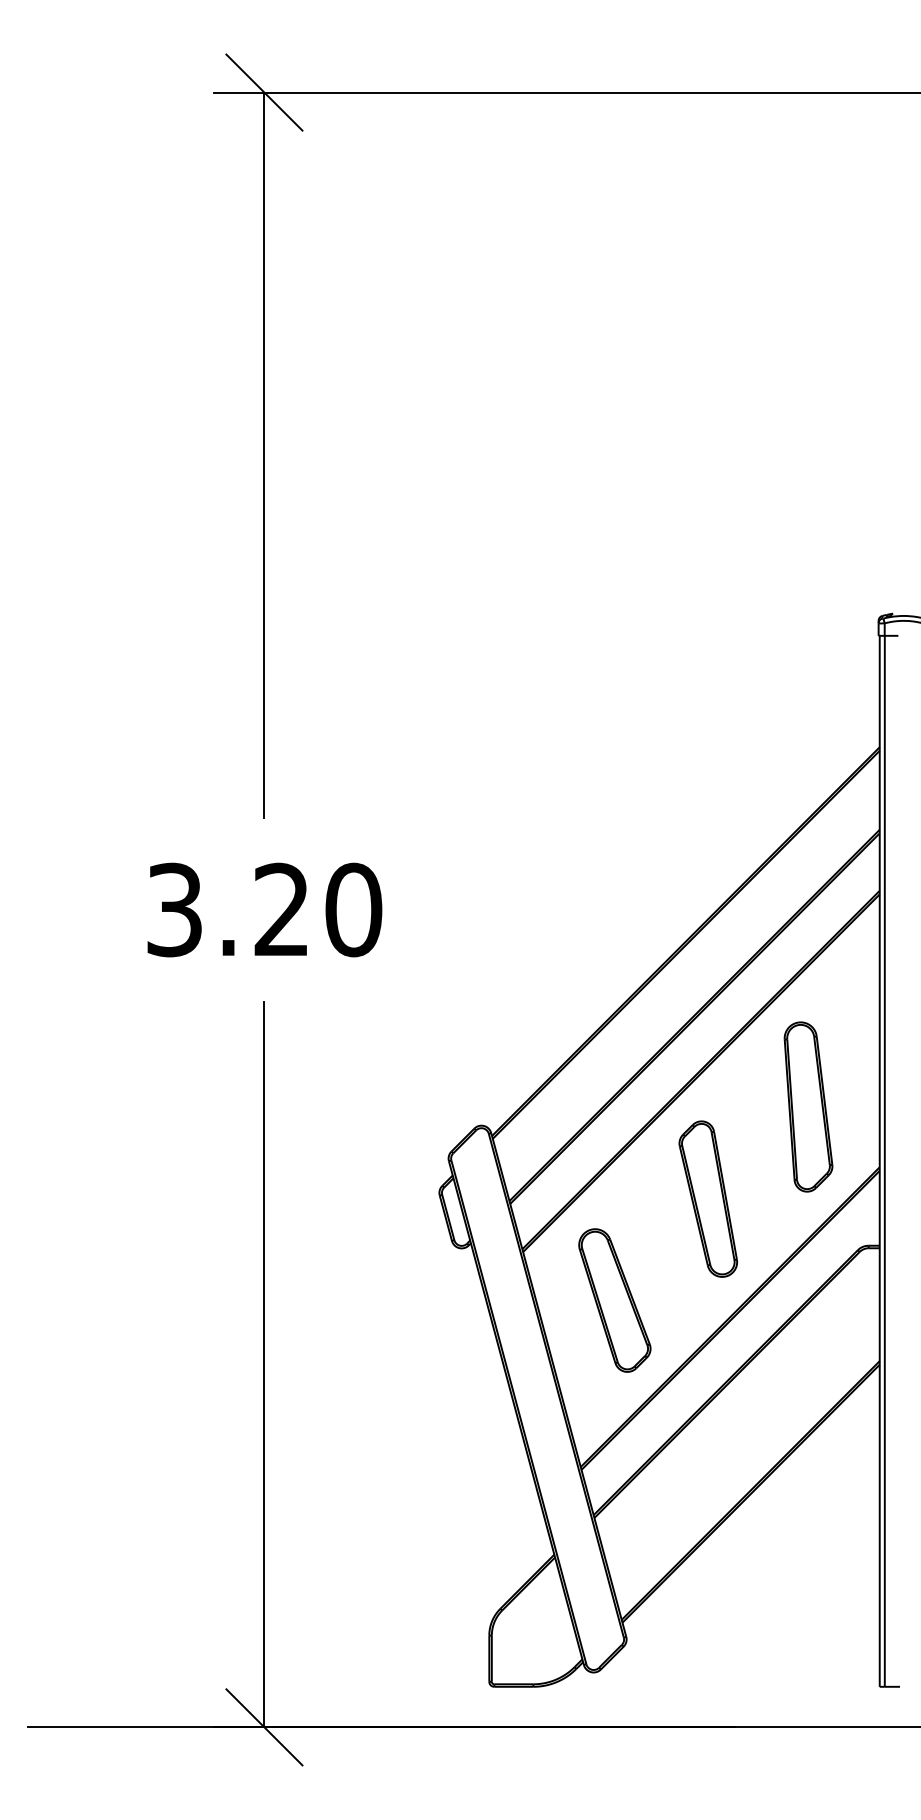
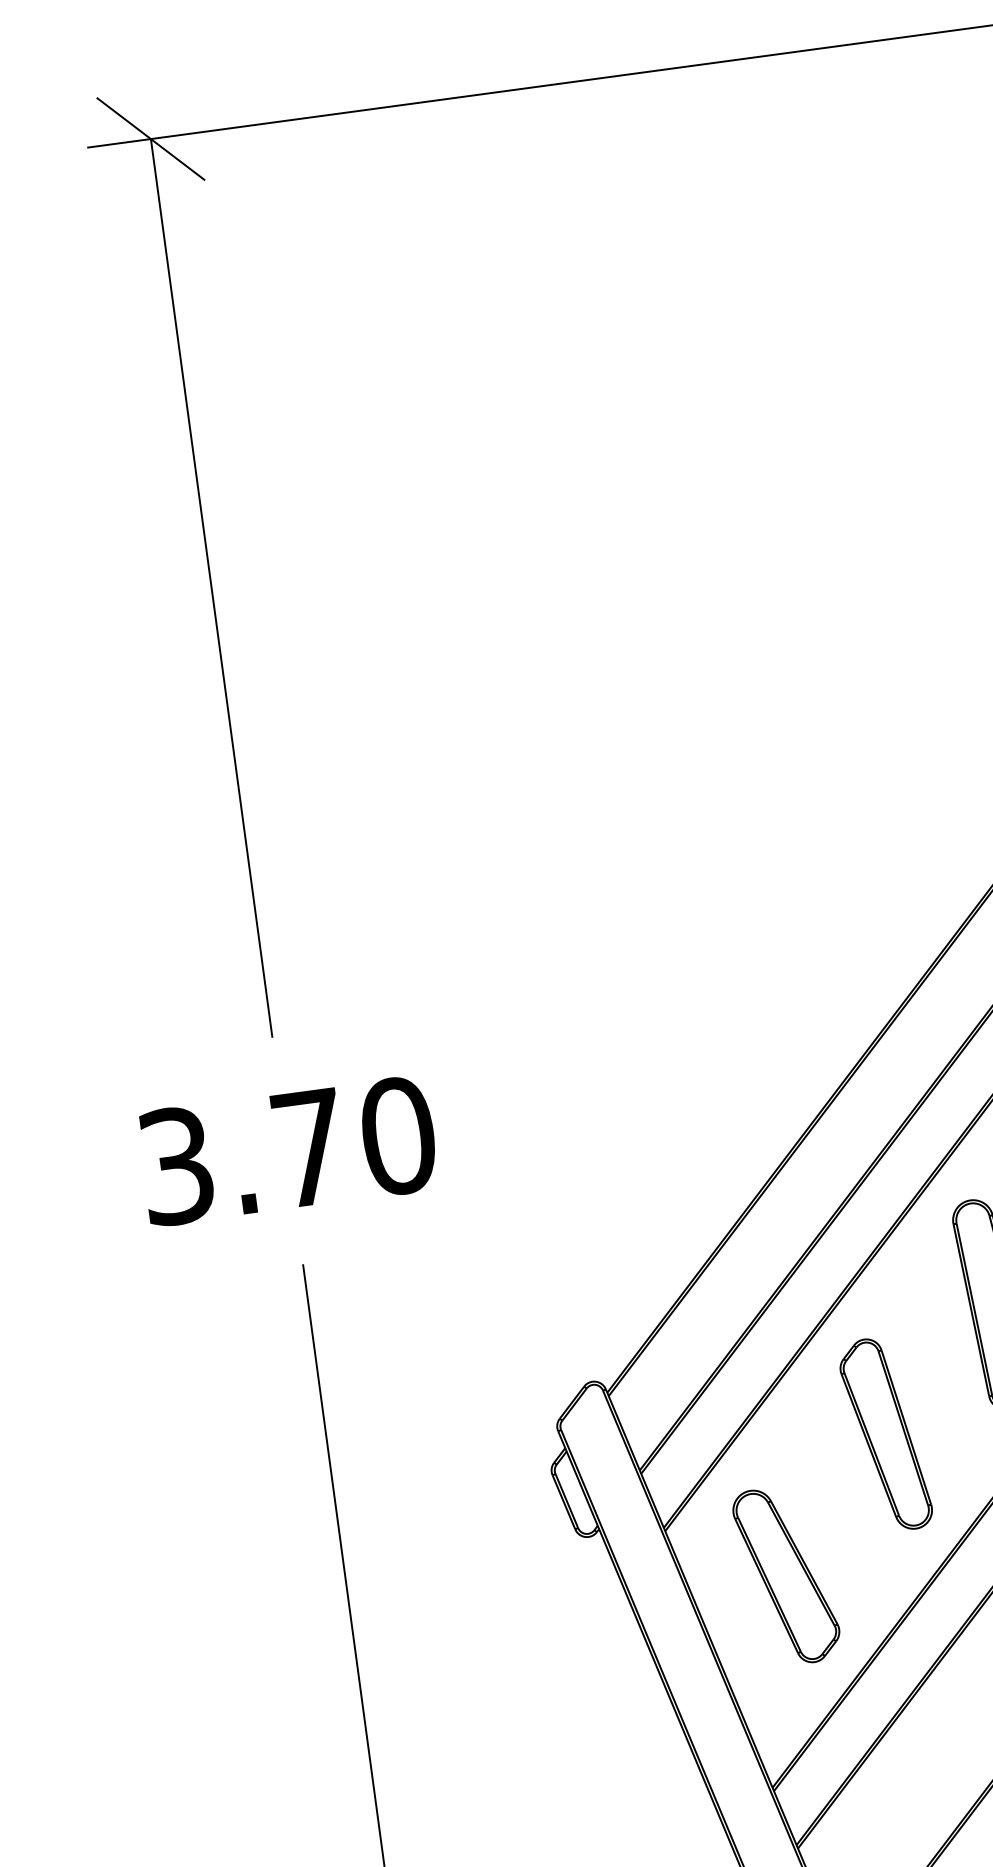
text: (281, 908) -> (308, 1146), 3.20 -> 3.70

